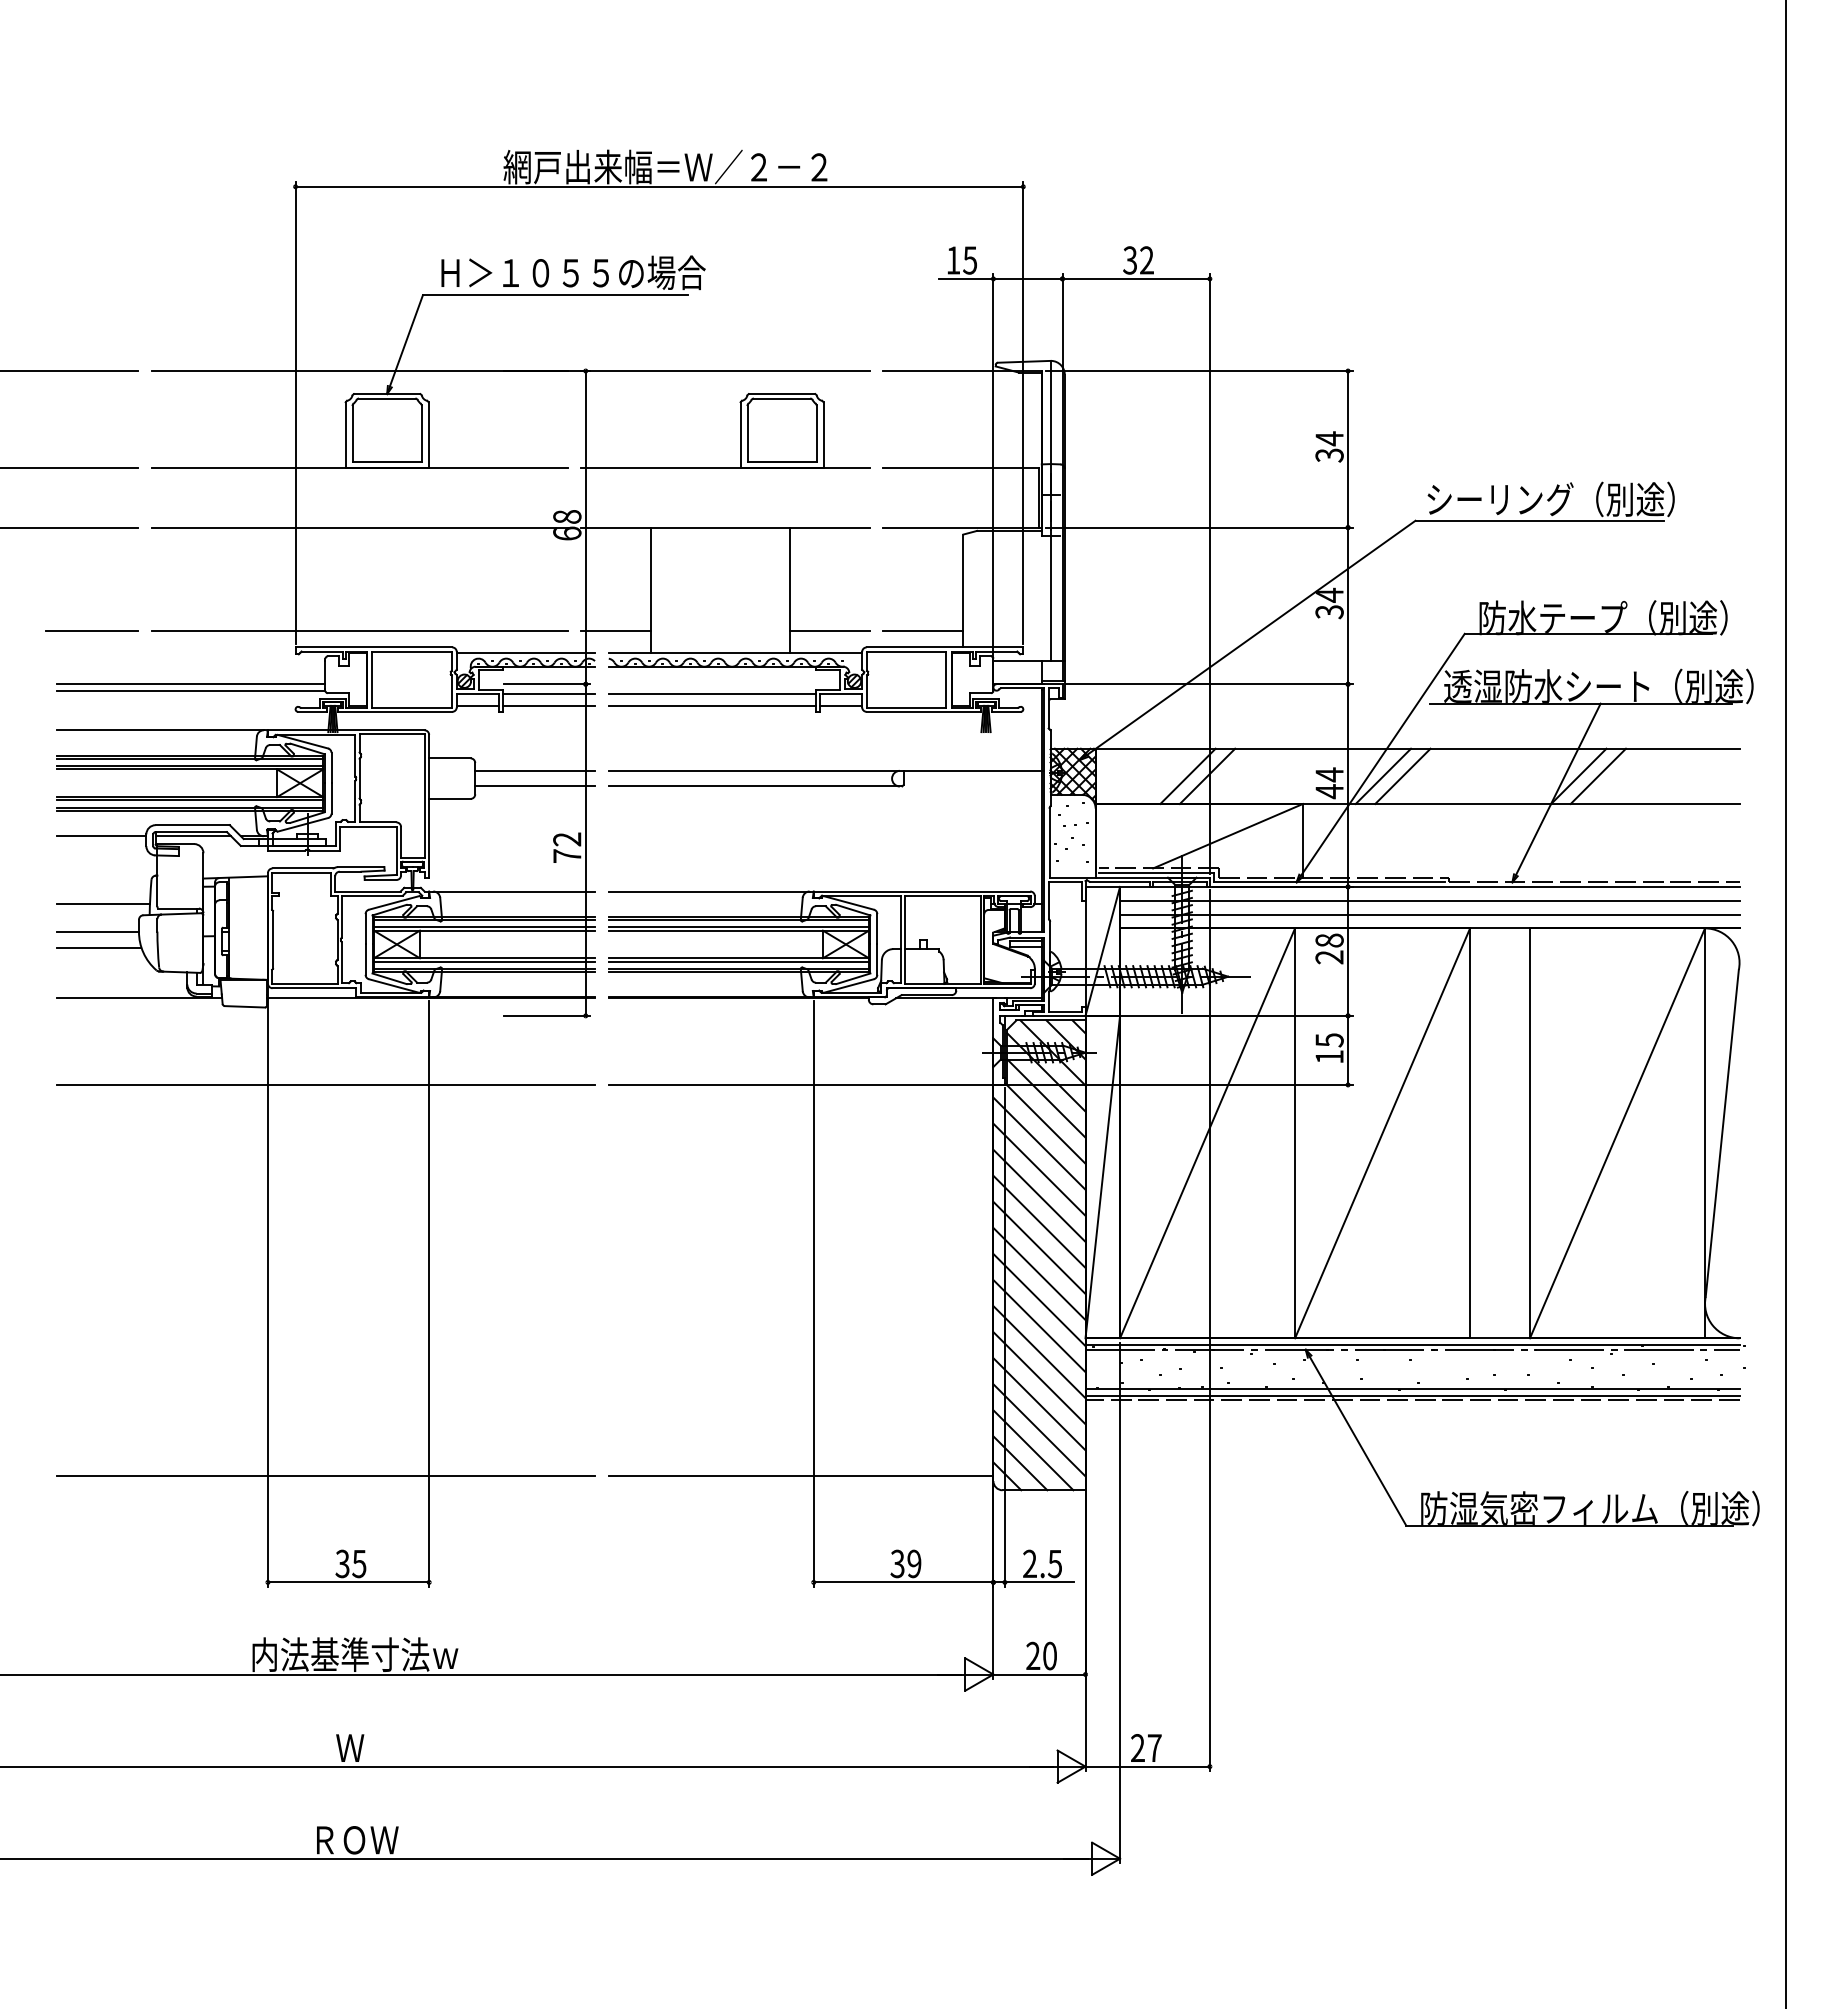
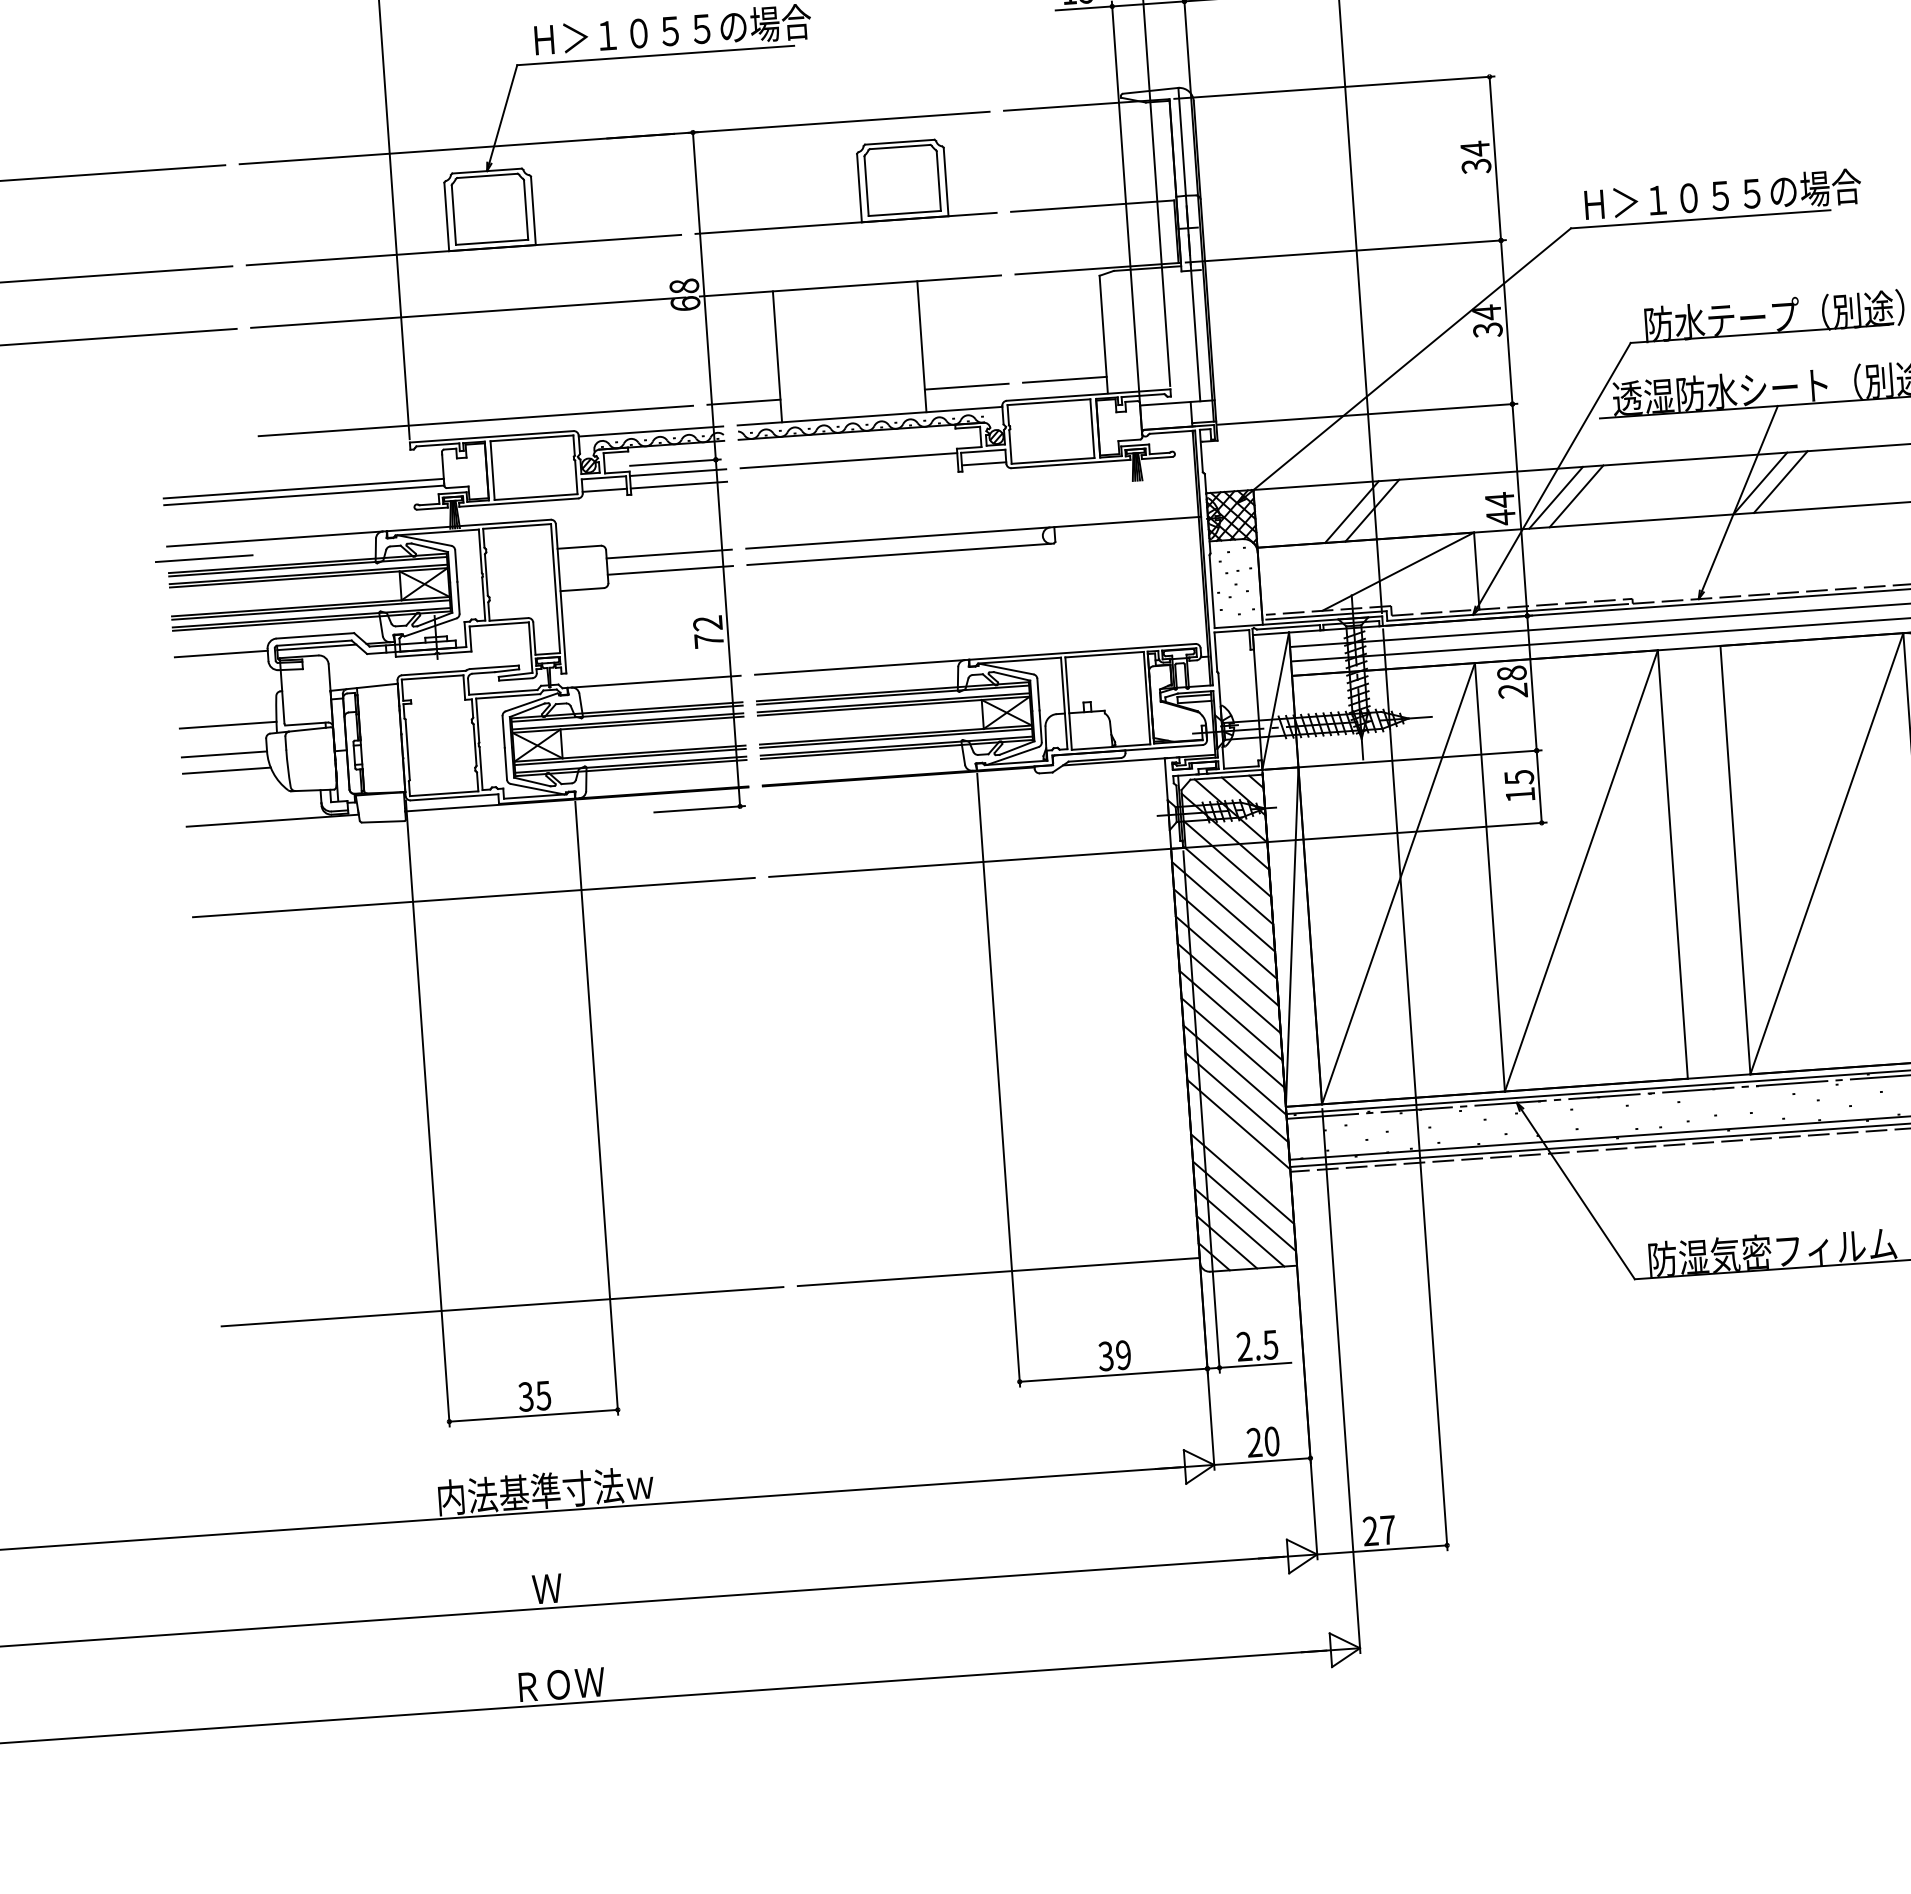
text: (1560, 499) -> (1720, 195), シーリング（別途） -> Ｈ＞１０５５の場合
line: (91, 630) -> (203, 557), moved
line: (712, 705) -> (849, 472), removed
line: (1039, 1378) -> (1240, 1152), removed

